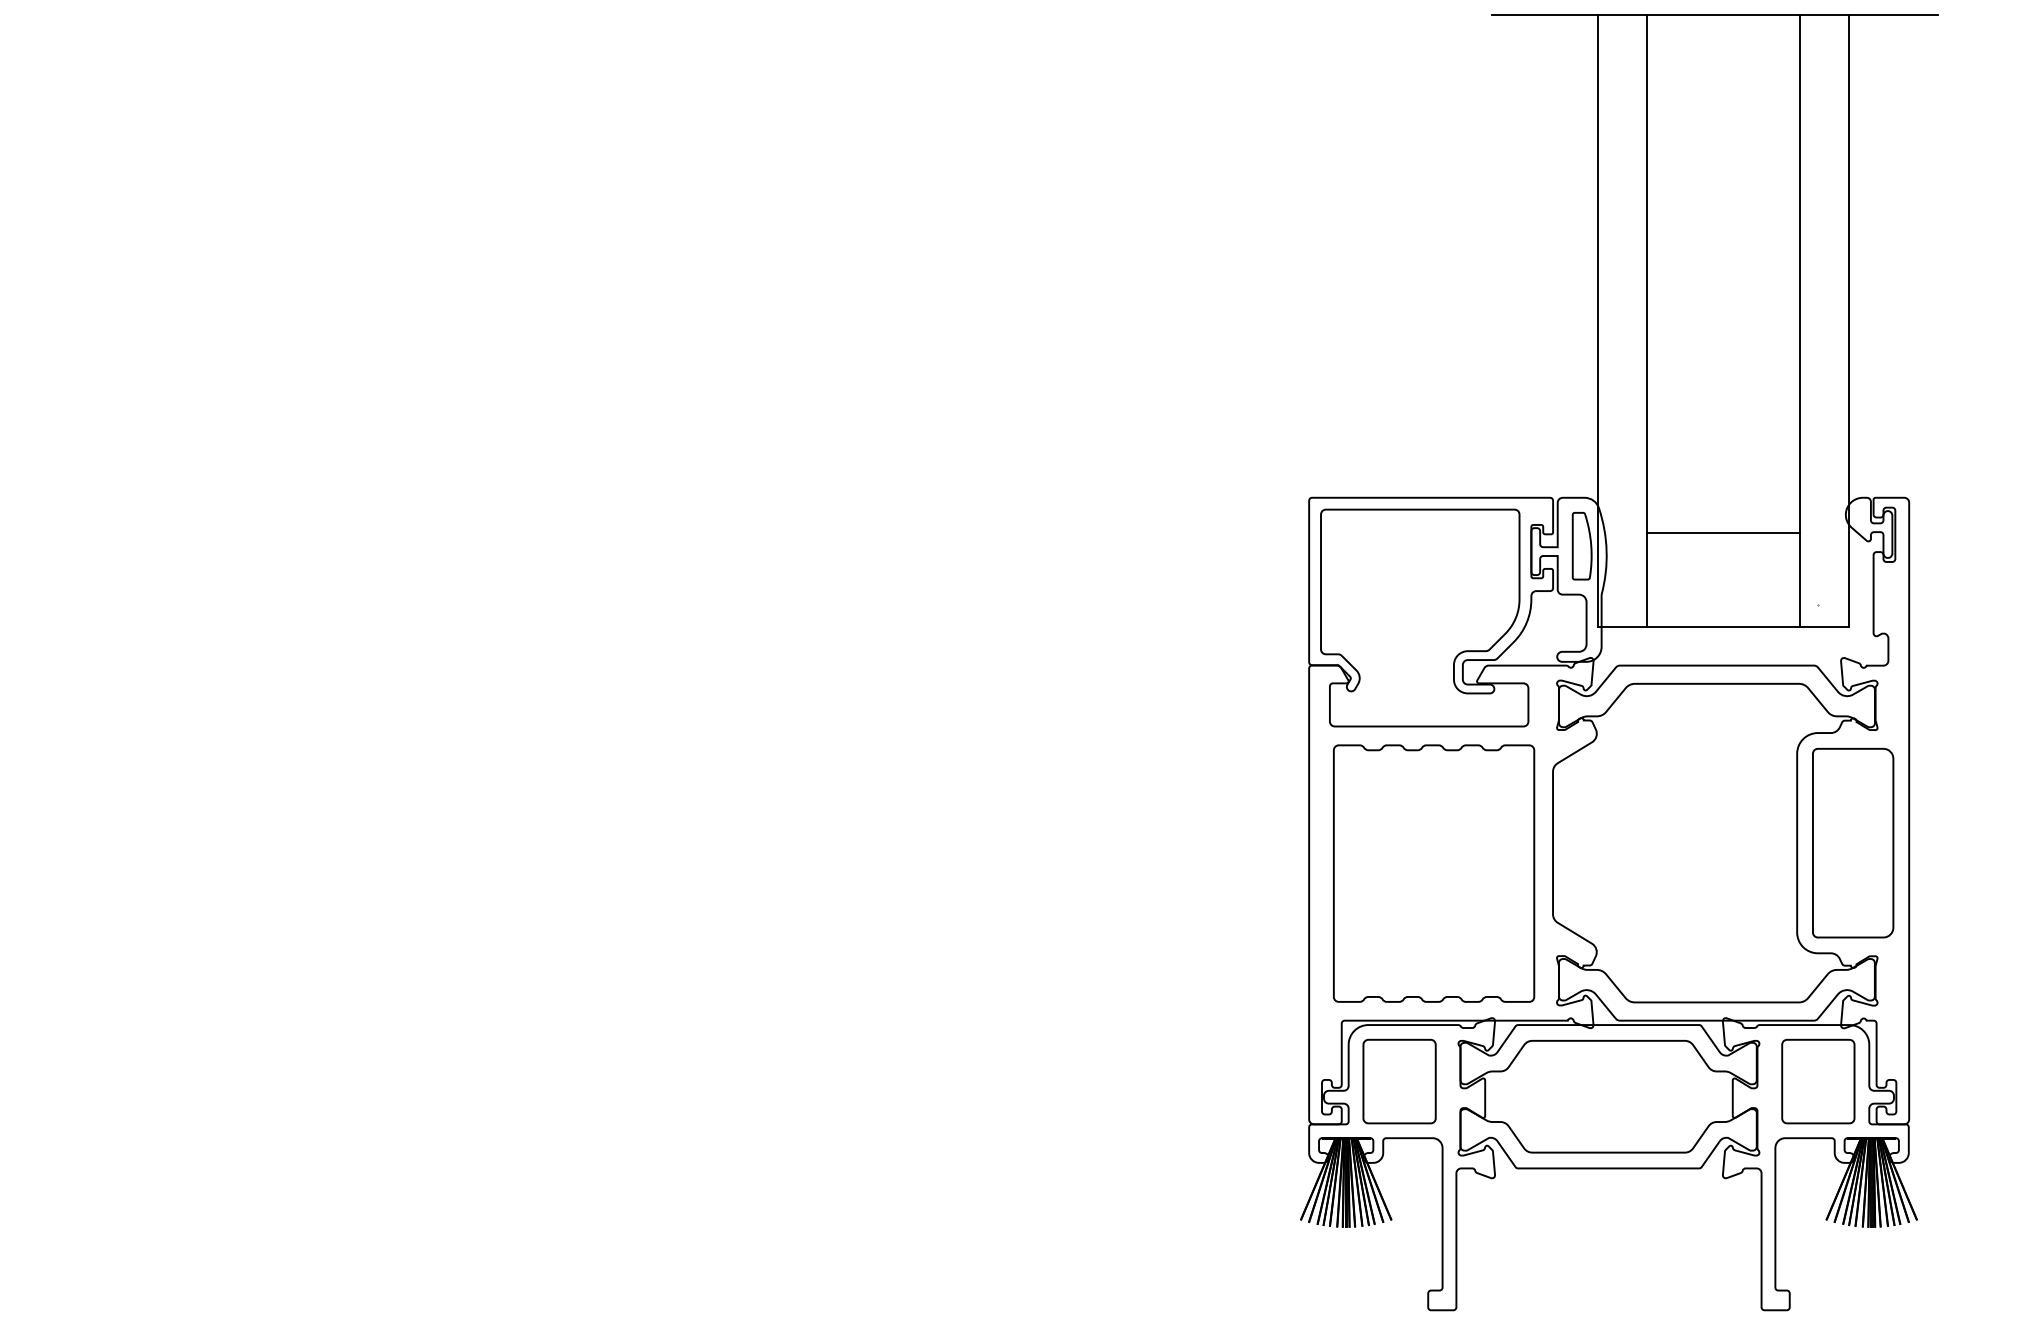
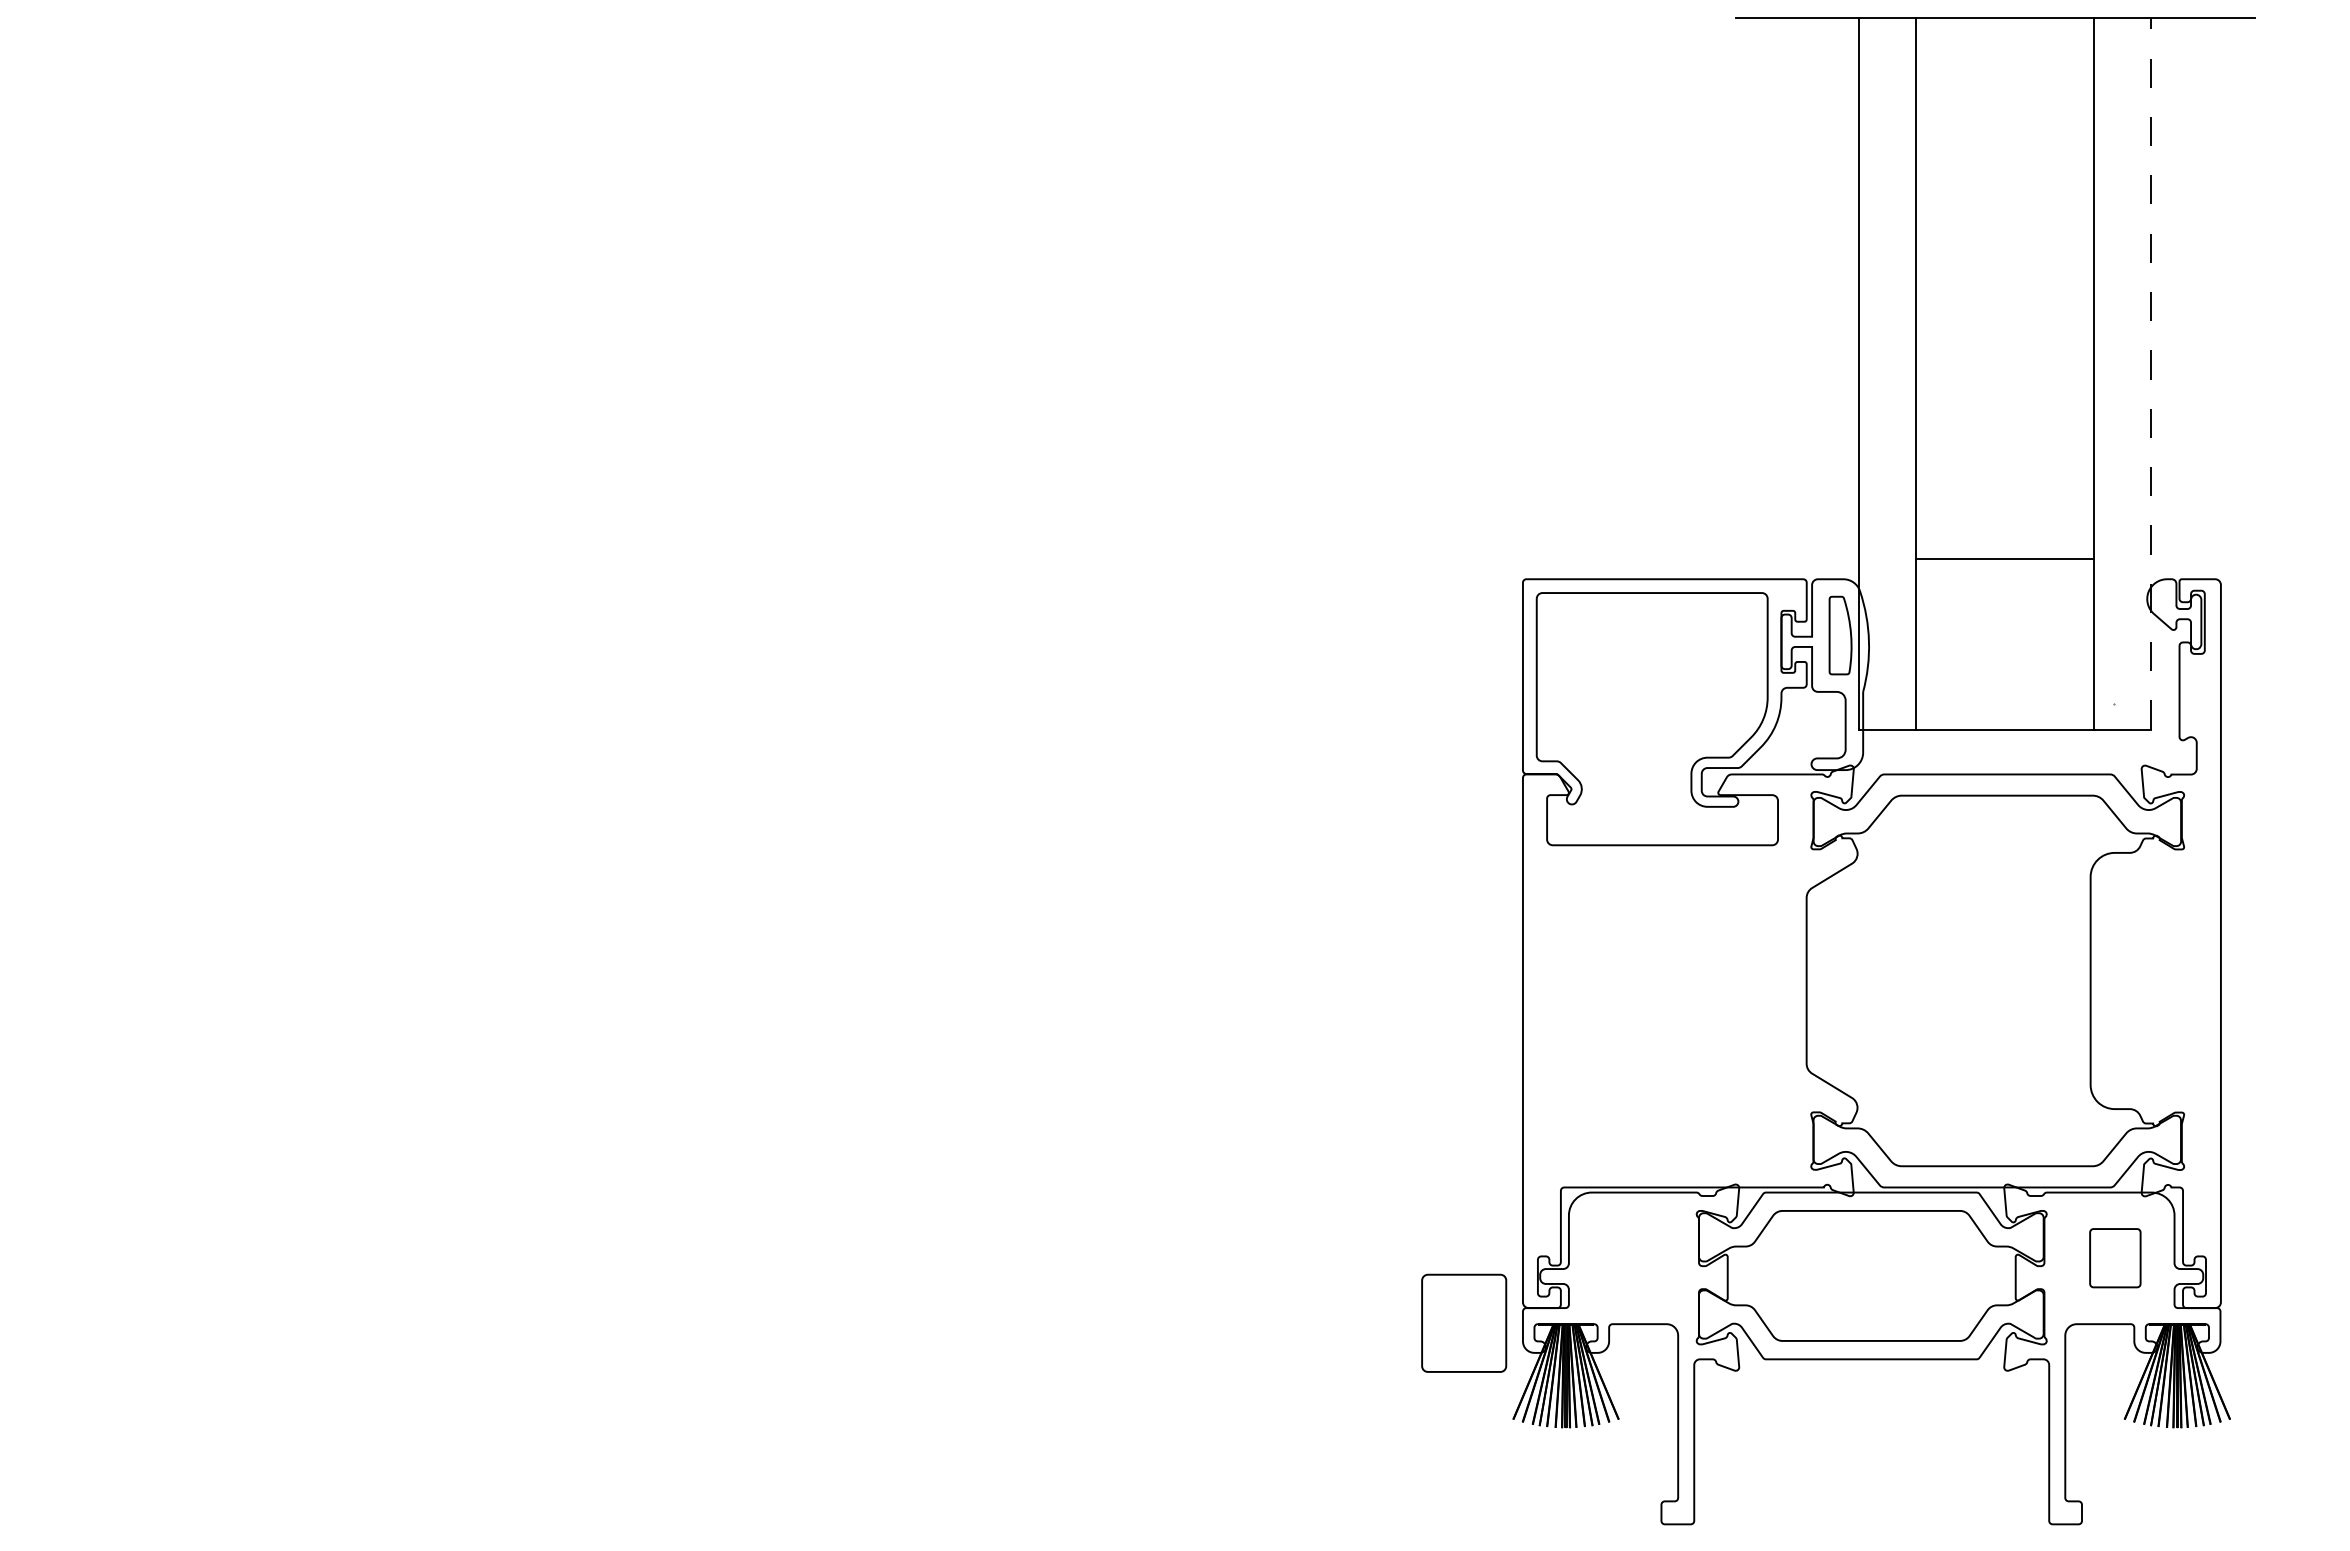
line: (1848, 320) -> (2150, 373), solid -> dashed
line: (1723, 533) -> (2004, 559), moved
part: (1852, 842) -> (2155, 980), removed
part: (1433, 873) -> (1667, 1016), removed
part: (1399, 1080) -> (1464, 1322), moved
part: (1818, 1080) -> (2115, 1257), size x0.6

